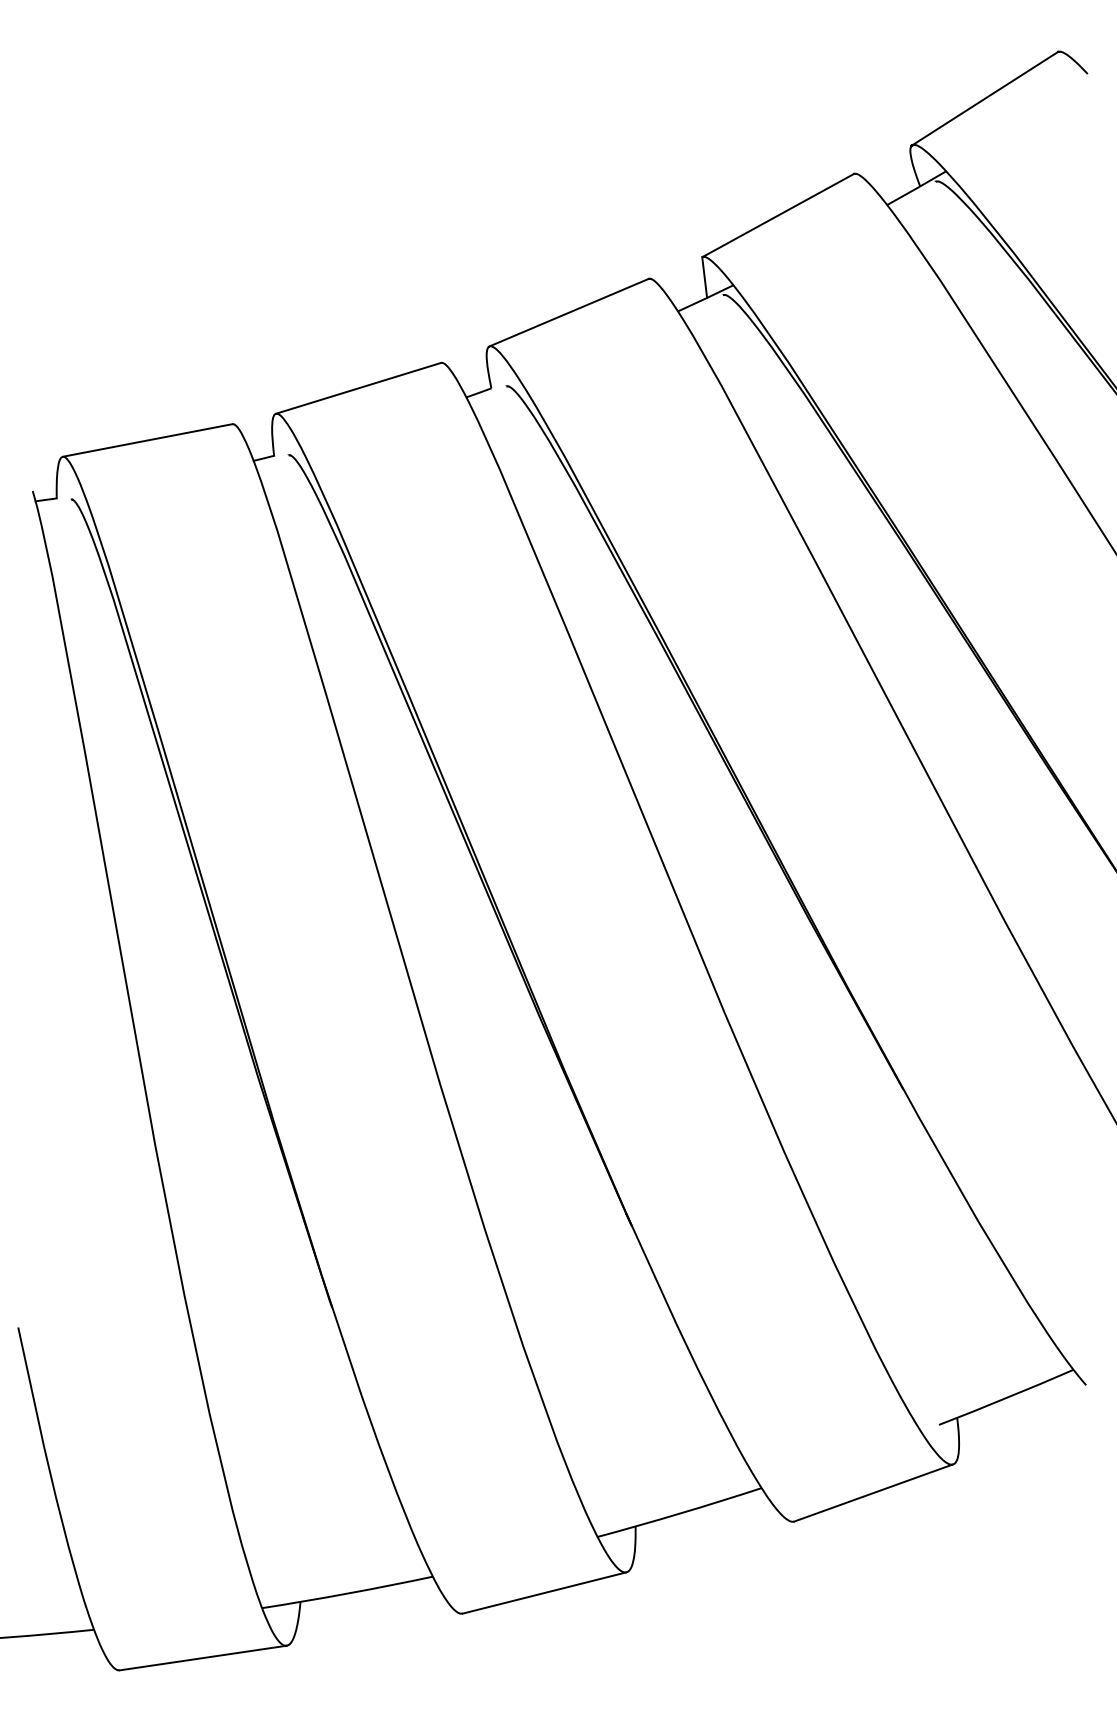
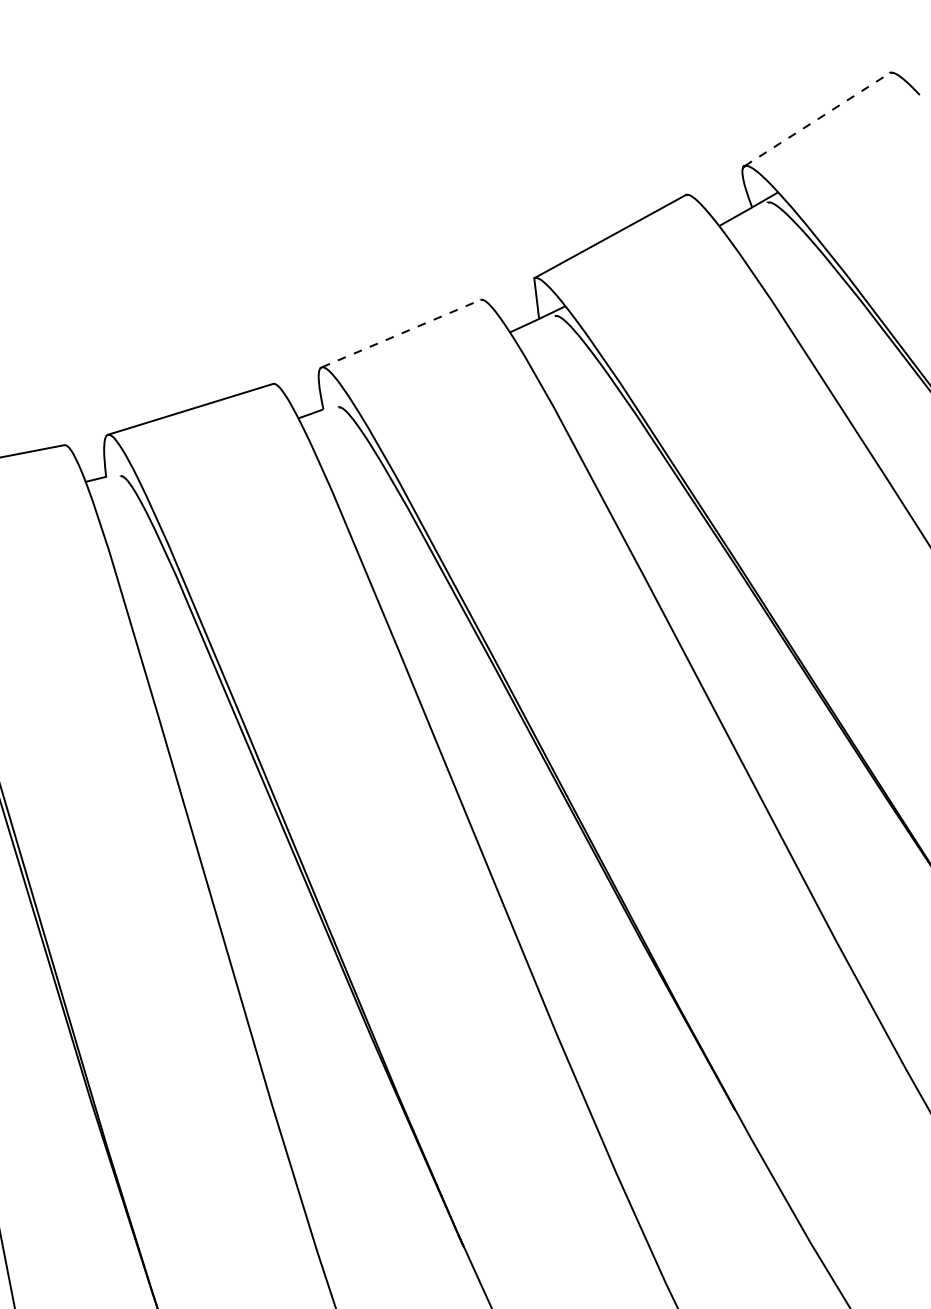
line: (985, 98) -> (817, 119), solid -> dashed
line: (569, 312) -> (401, 333), solid -> dashed

